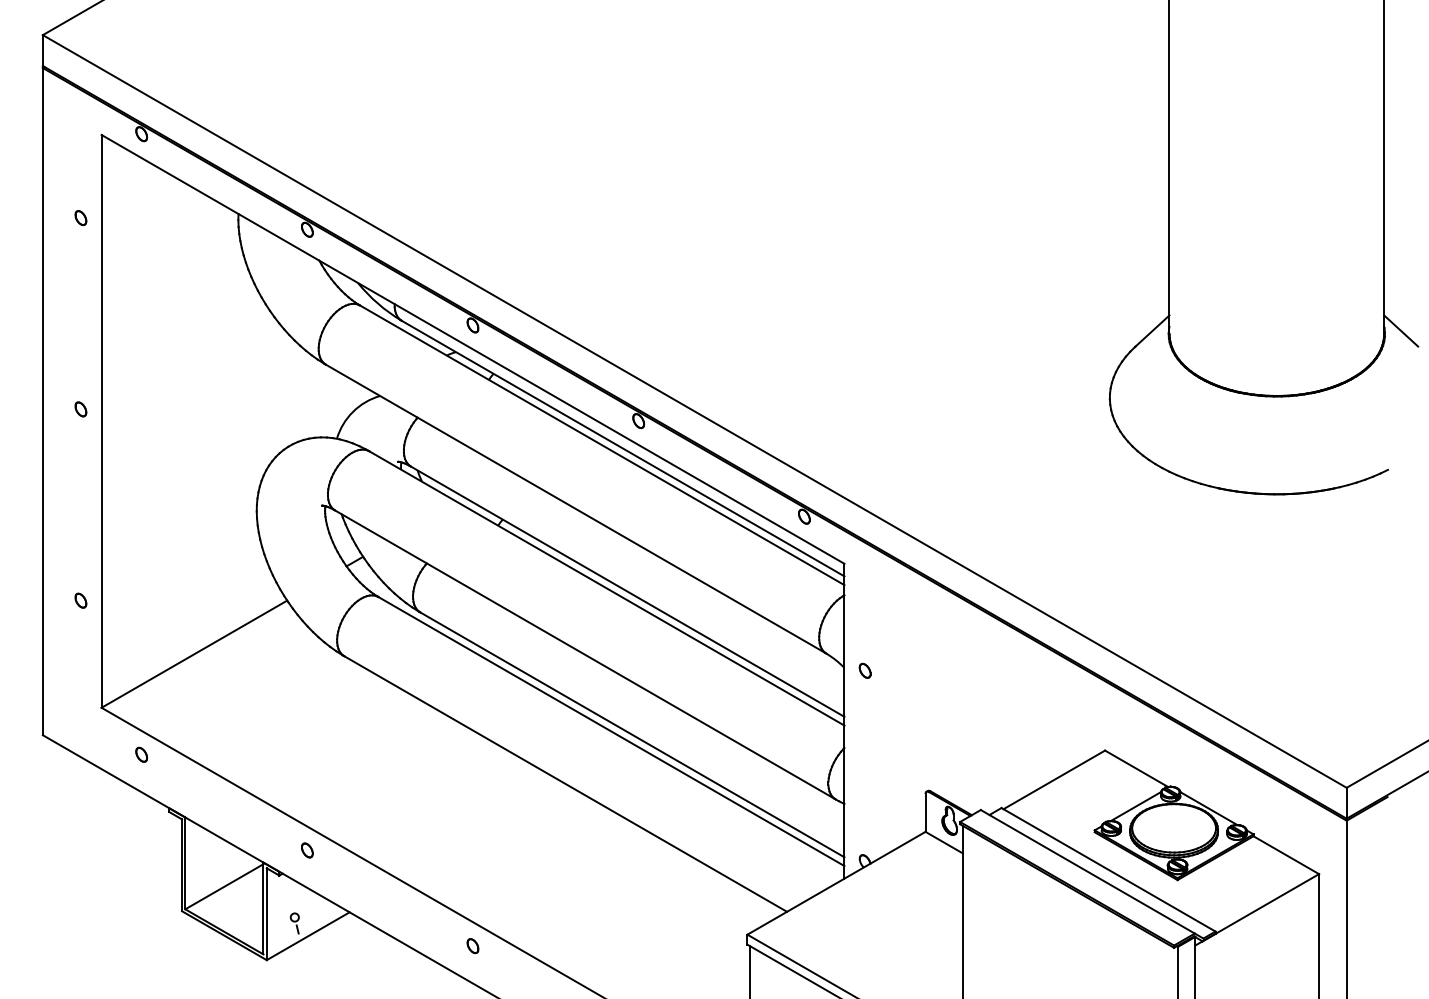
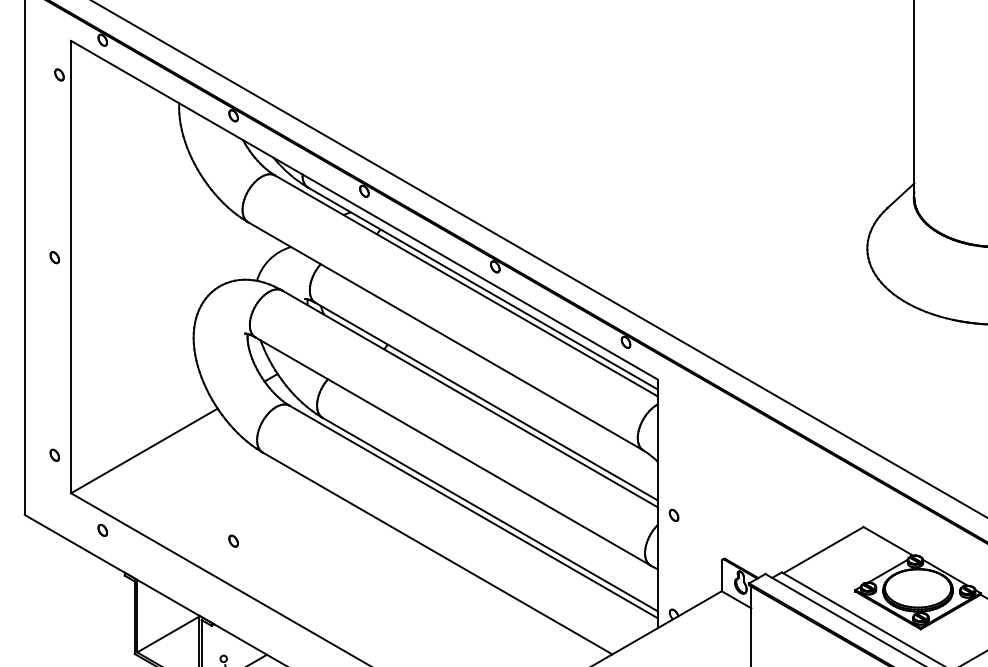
part: (80, 218) -> (59, 75), moved
part: (80, 600) -> (54, 455), moved
part: (864, 670) -> (673, 515), moved
part: (307, 850) -> (233, 541), moved

